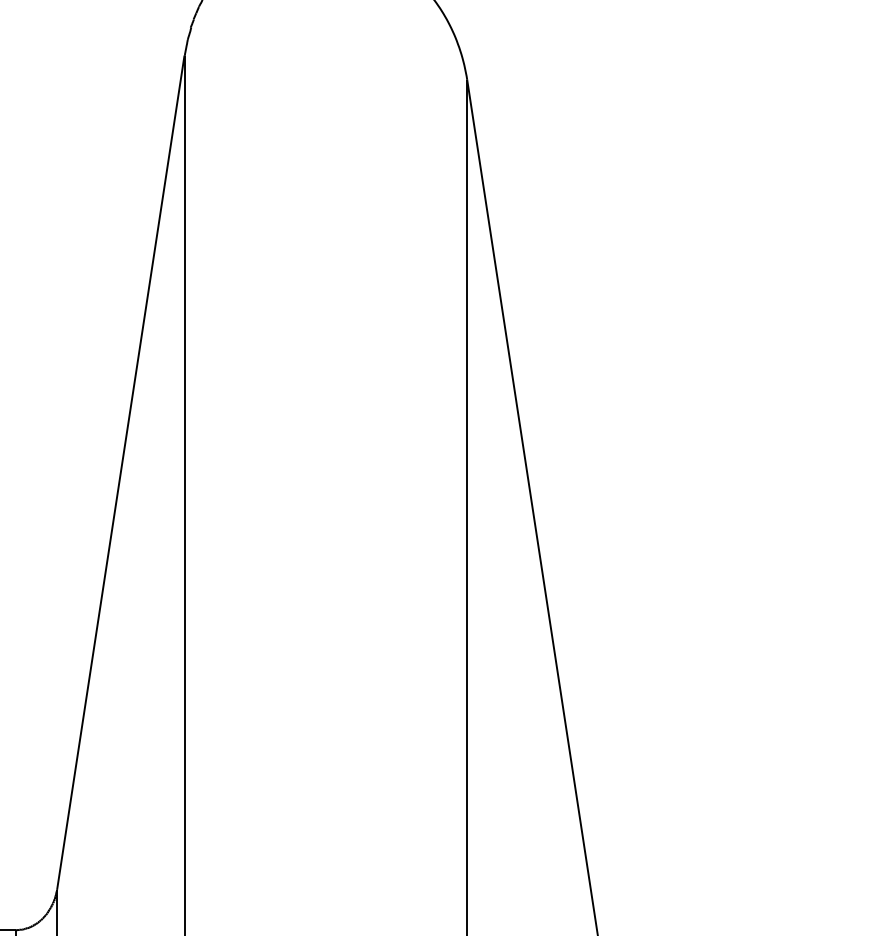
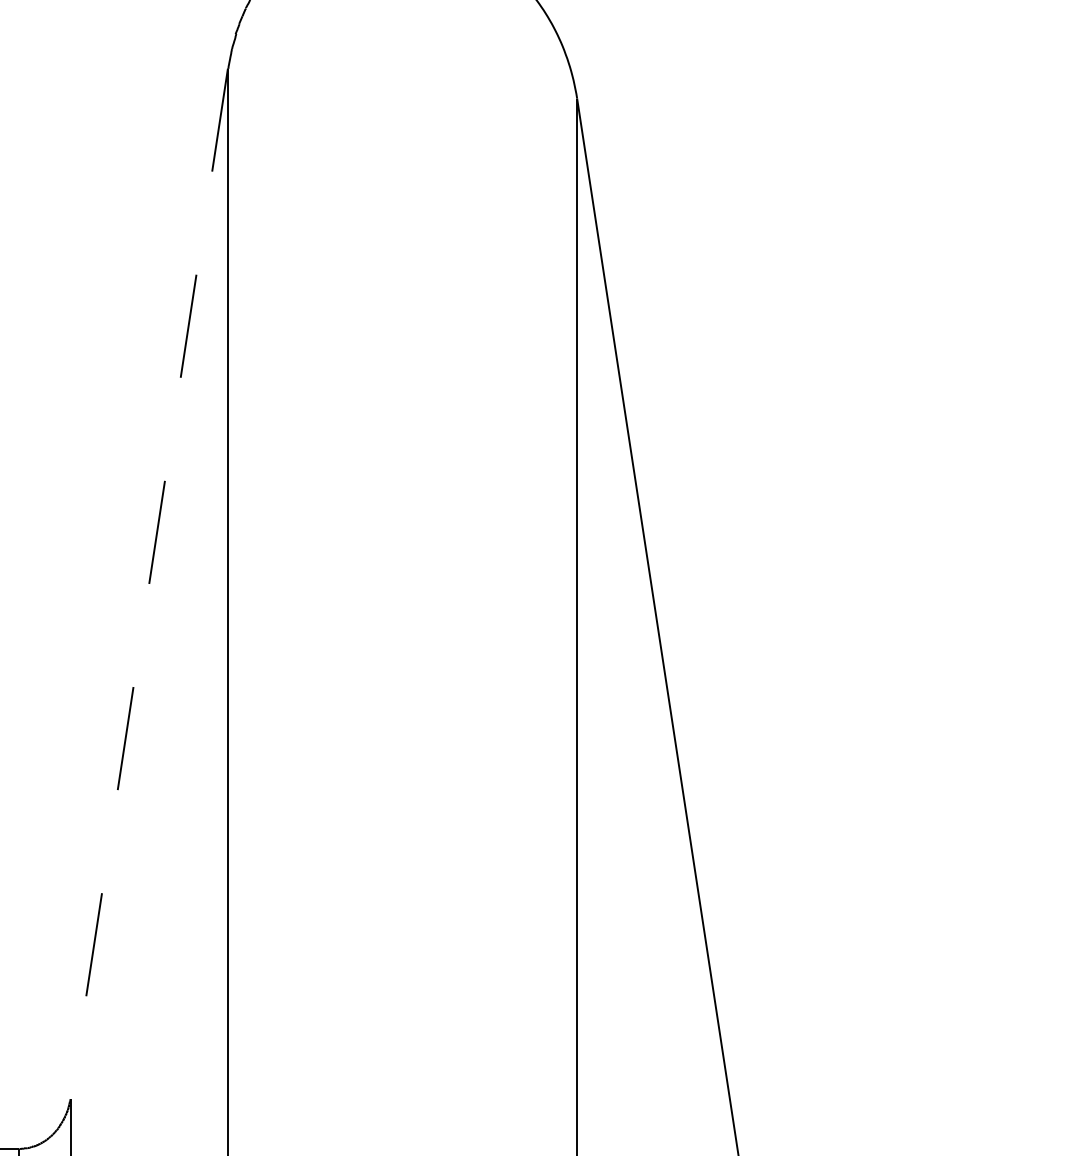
line: (120, 472) -> (148, 583), solid -> dashed

